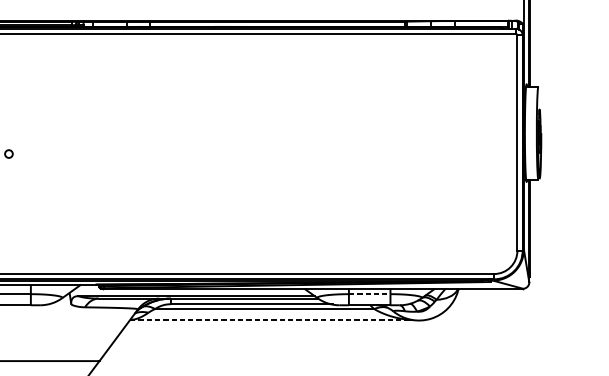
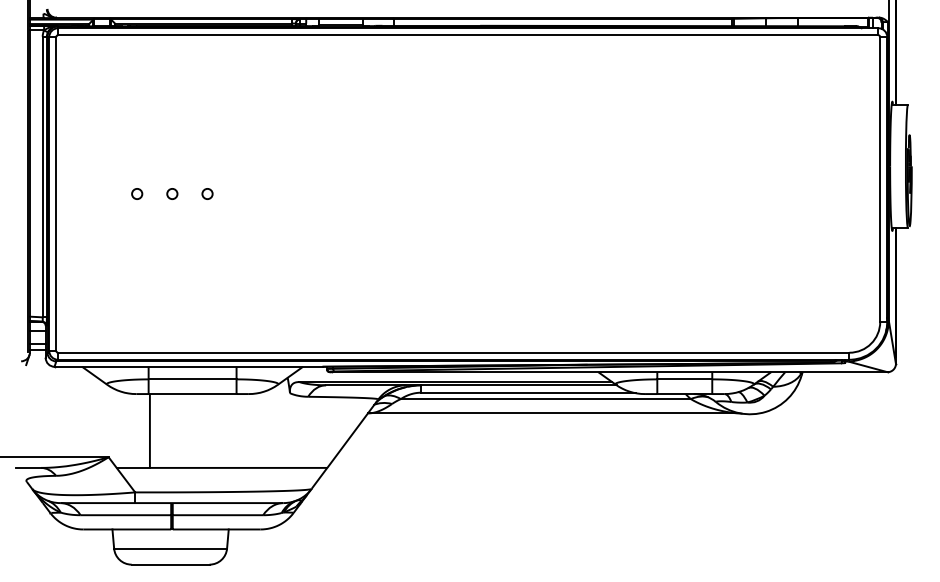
line: (370, 294) -> (685, 379), dashed -> solid
line: (269, 319) -> (552, 413), dashed -> solid

